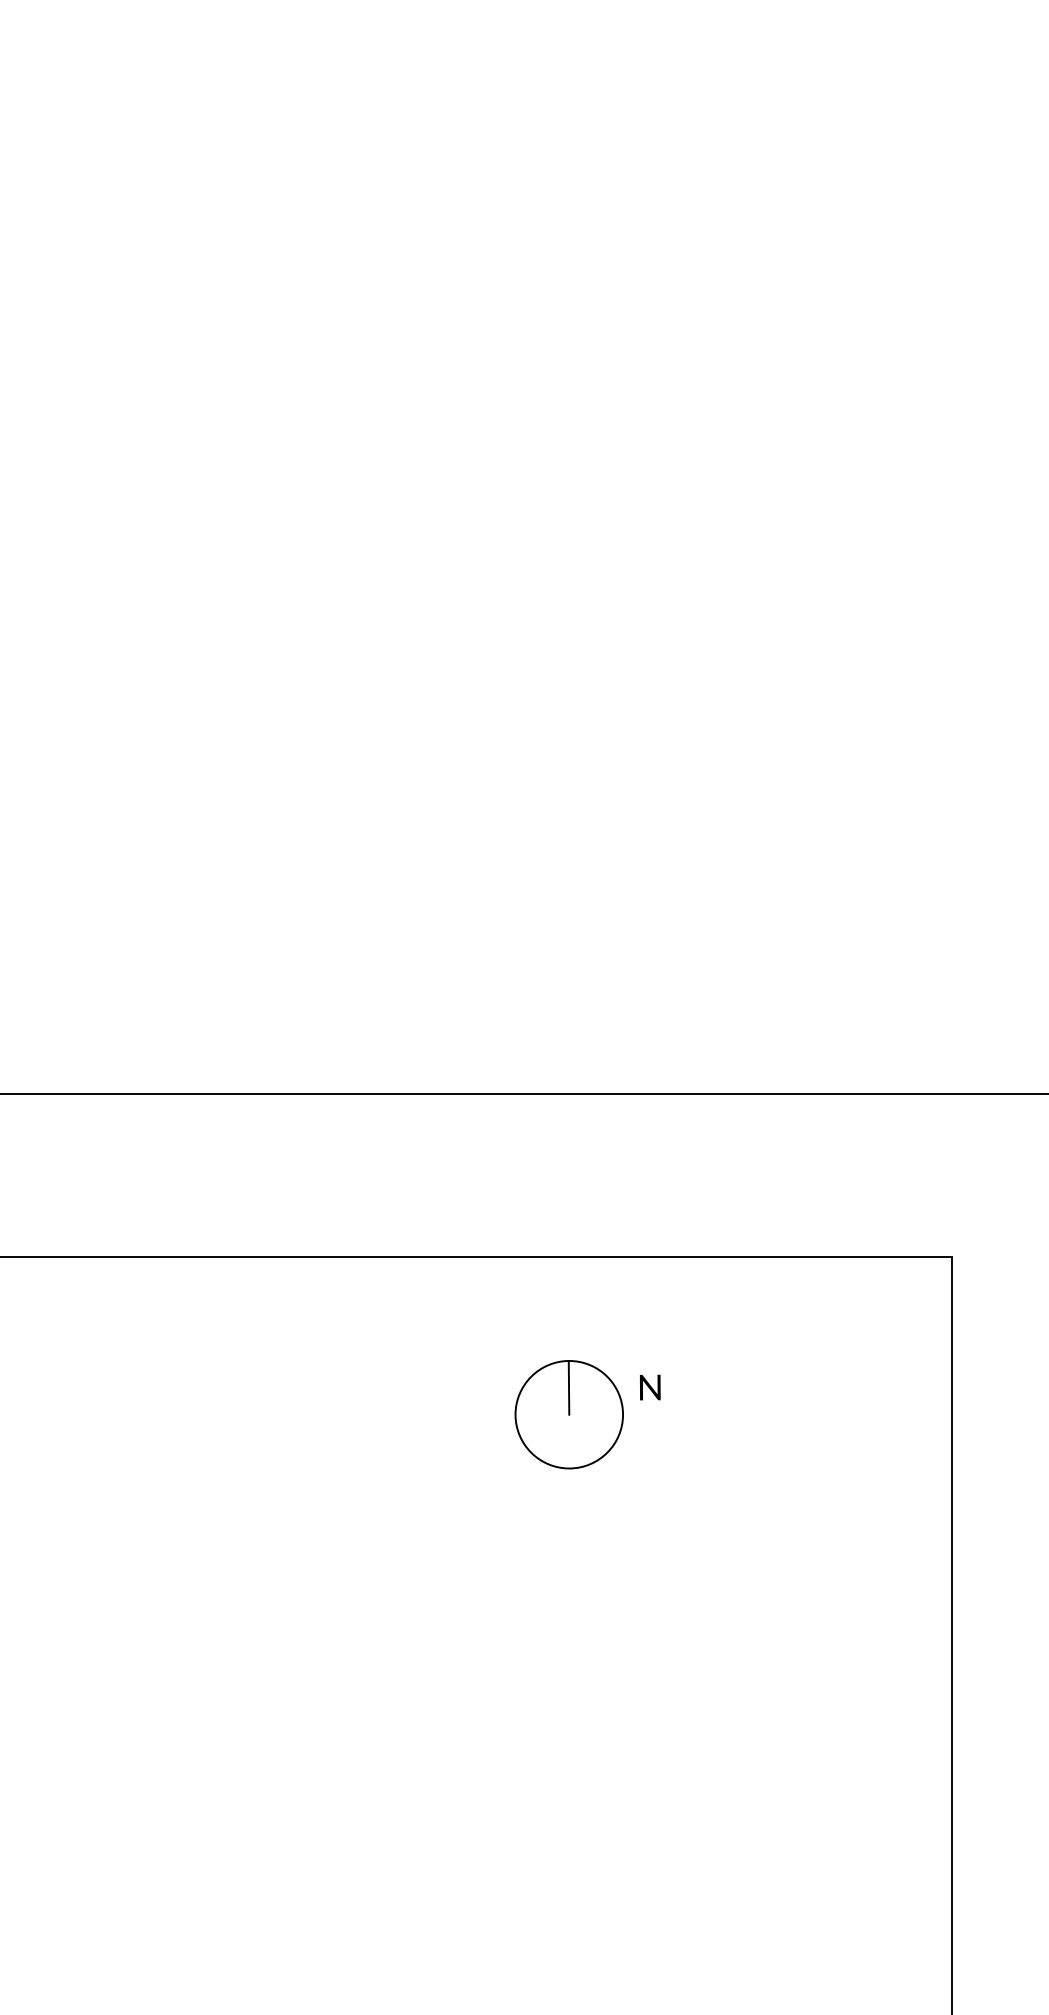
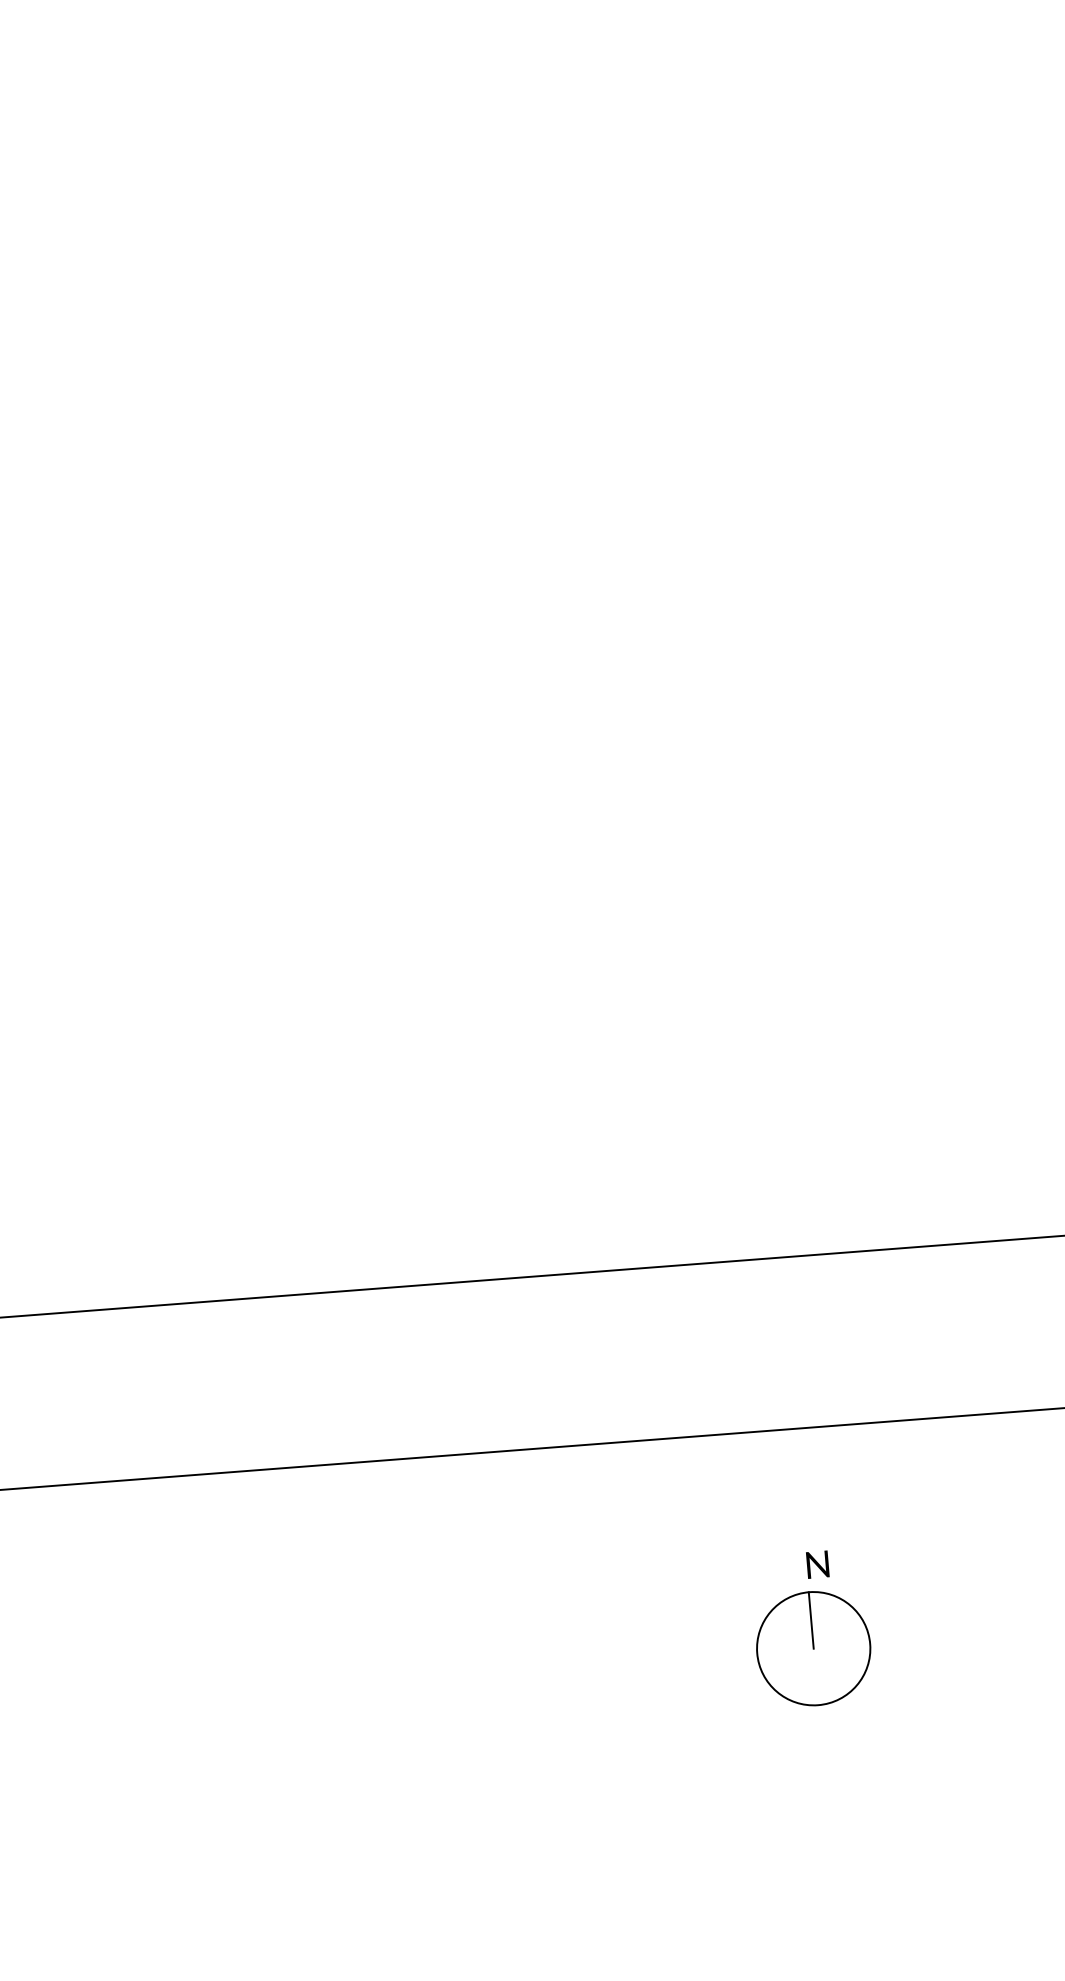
part: (568, 1414) -> (812, 1648), moved

